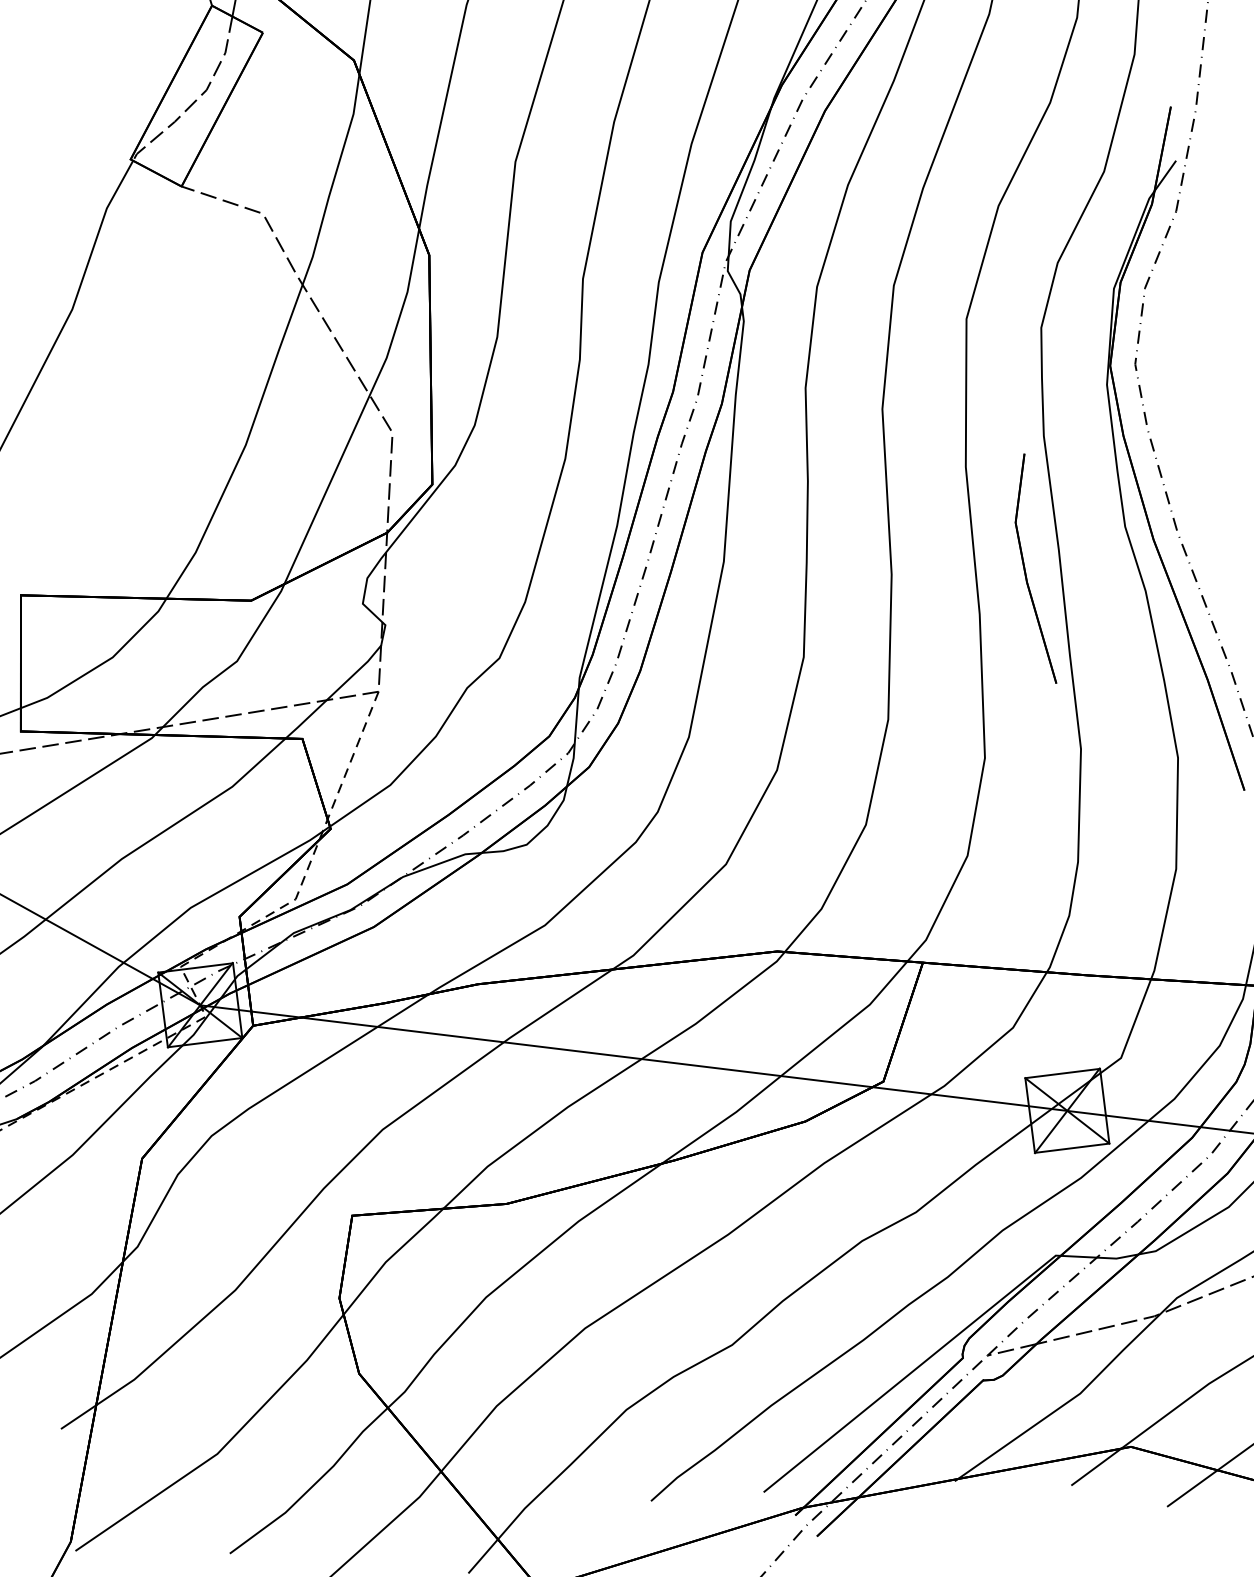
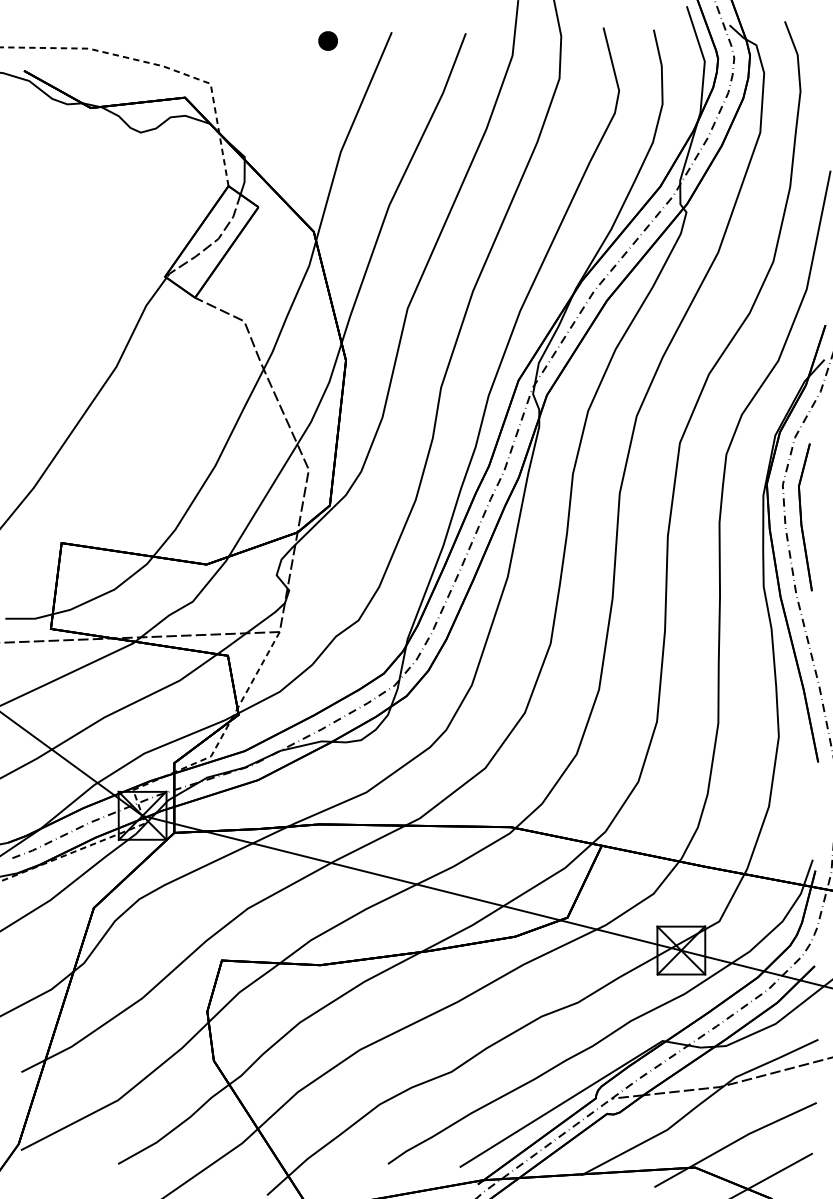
part: (1031, 569) -> (805, 517), moved

